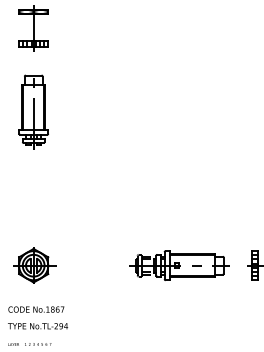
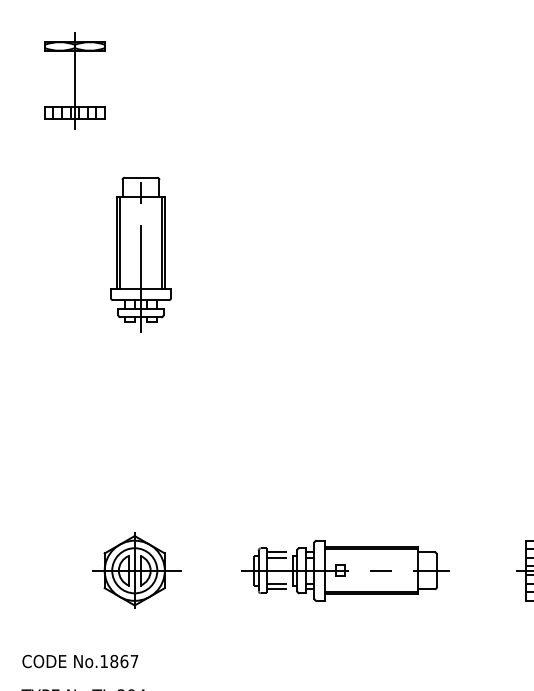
part: (33, 111) -> (140, 252), moved
part: (34, 265) -> (136, 570), moved
part: (179, 265) -> (345, 570), moved

